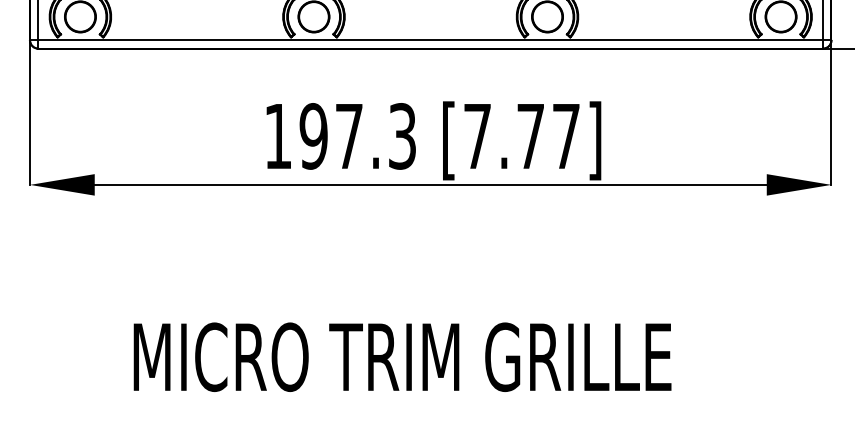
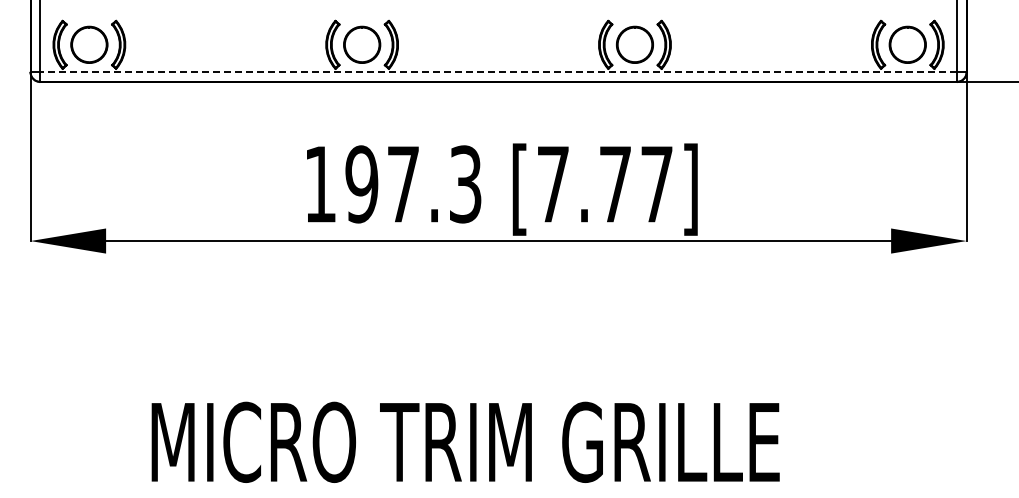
line: (430, 40) -> (498, 72), solid -> dashed

